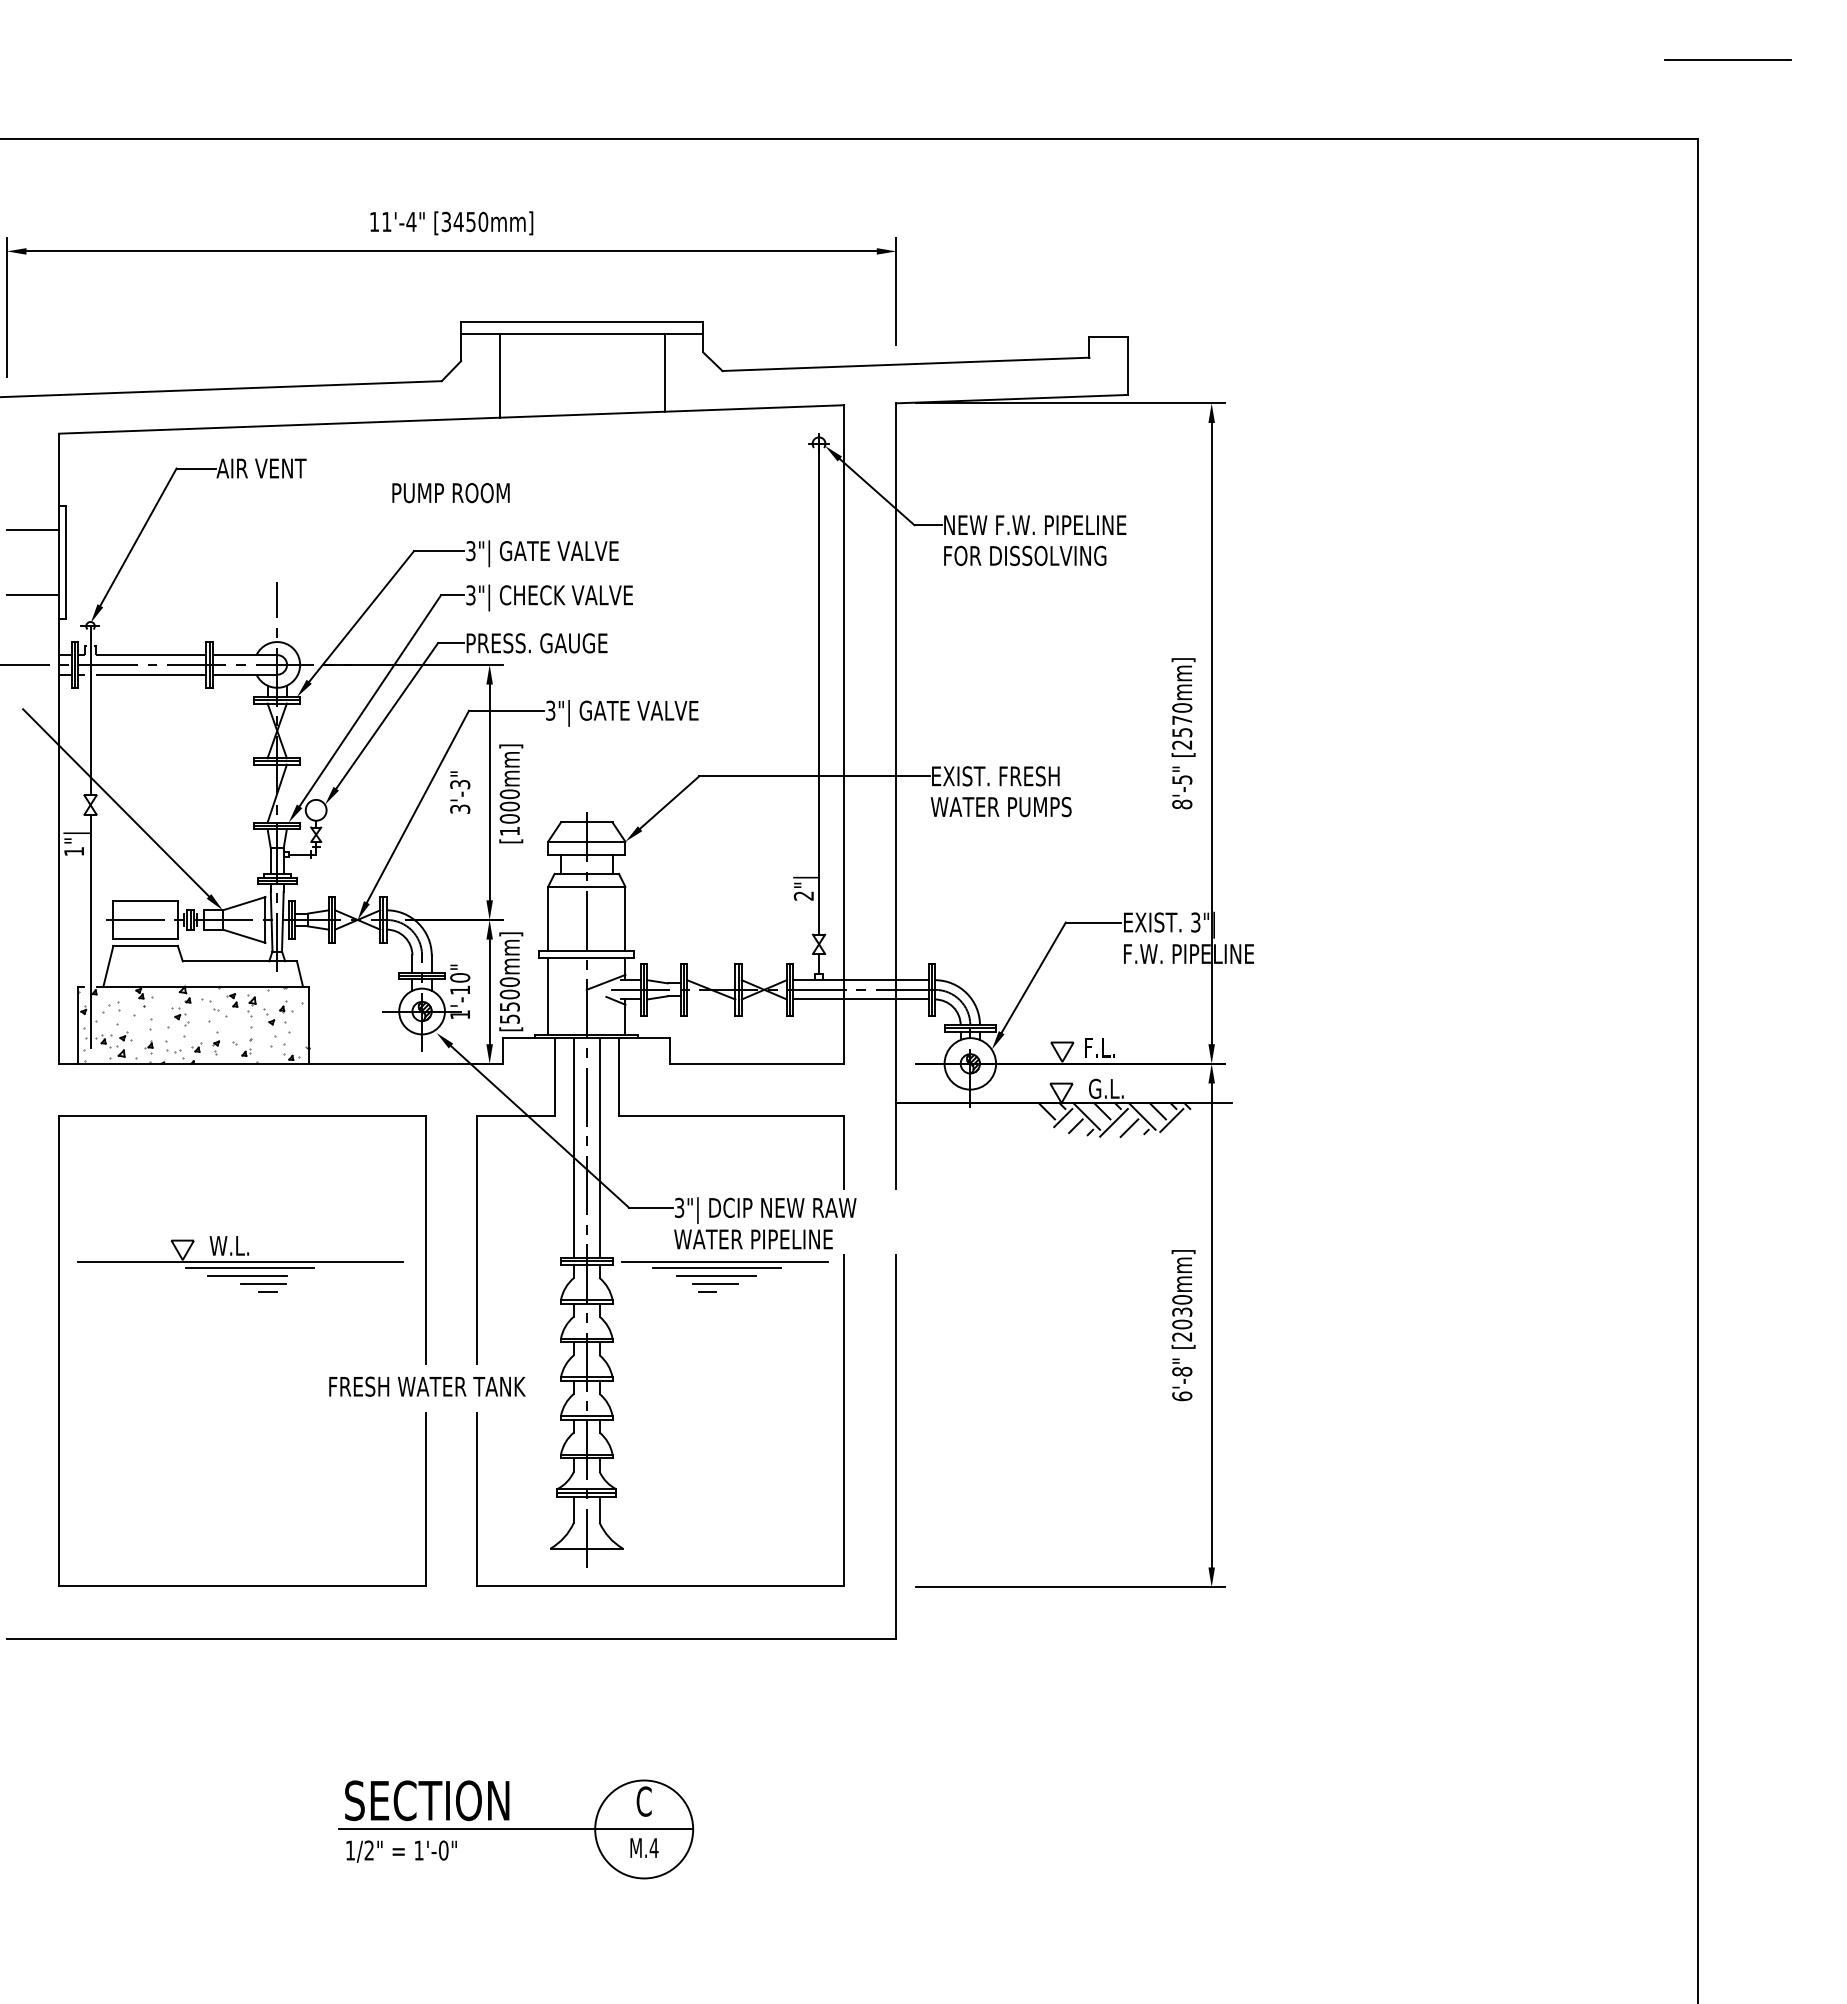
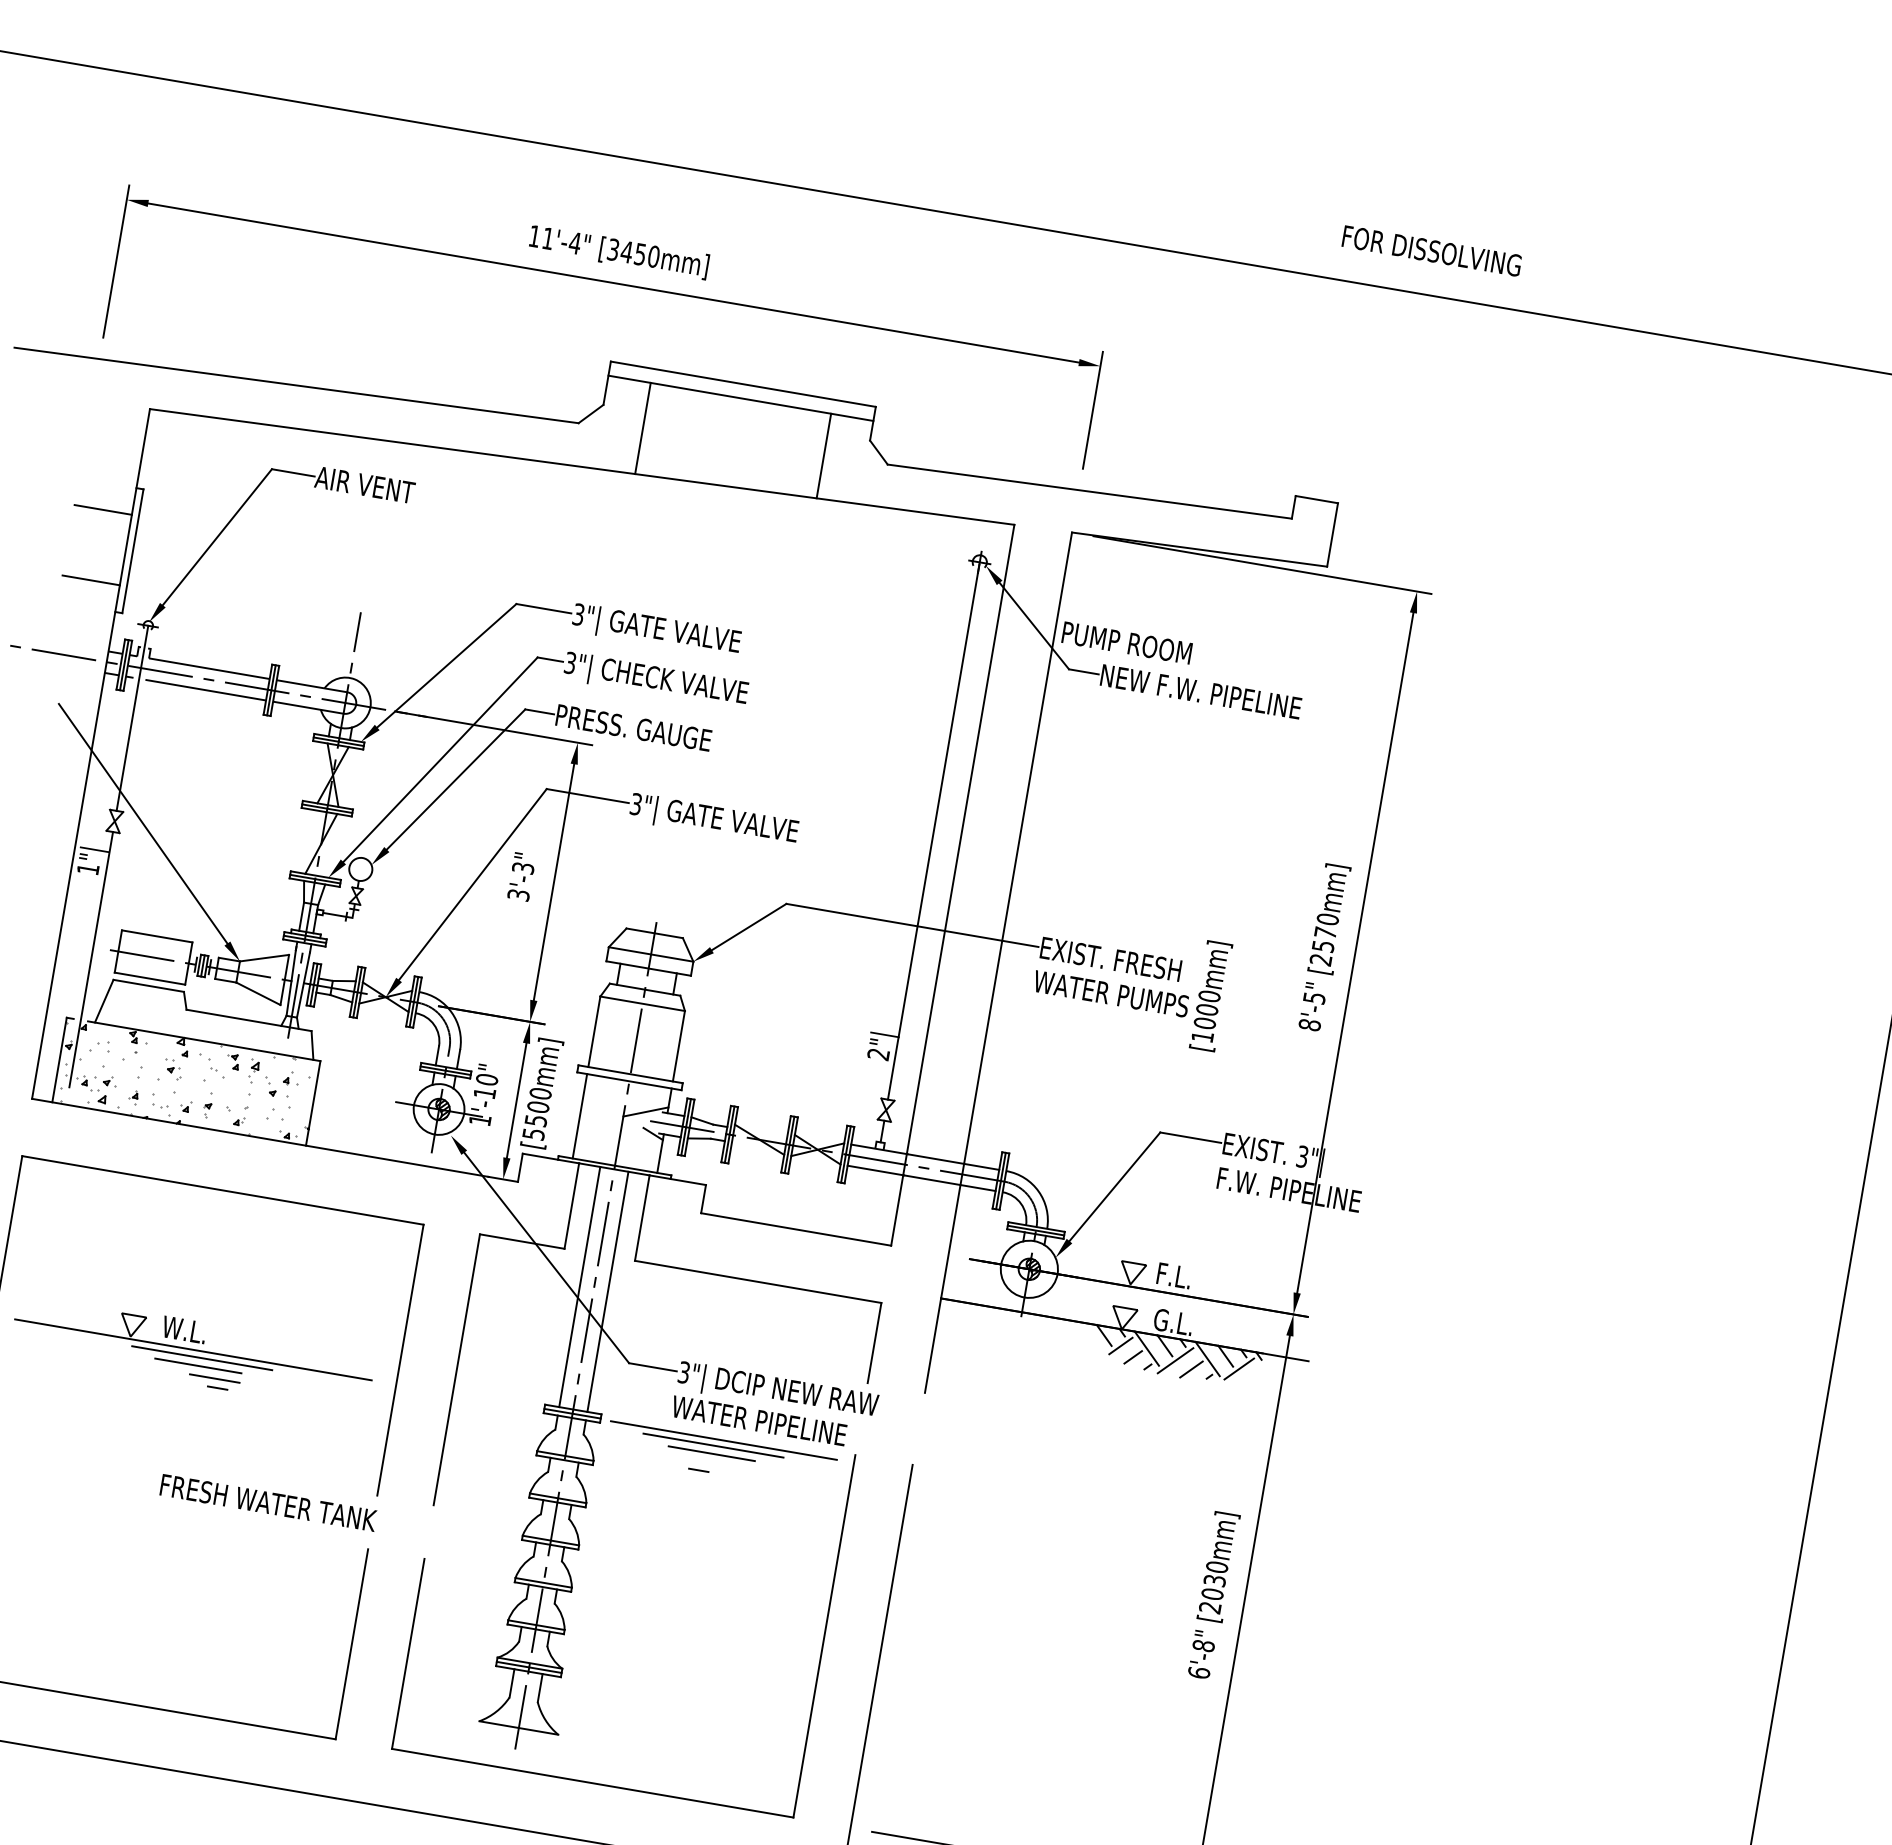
text: (450, 493) -> (1126, 643), moved
text: (1025, 555) -> (1432, 250), moved
text: (511, 793) -> (1211, 995), moved
line: (714, 1284) -> (708, 1462), removed
text: (427, 1386) -> (268, 1502), moved

